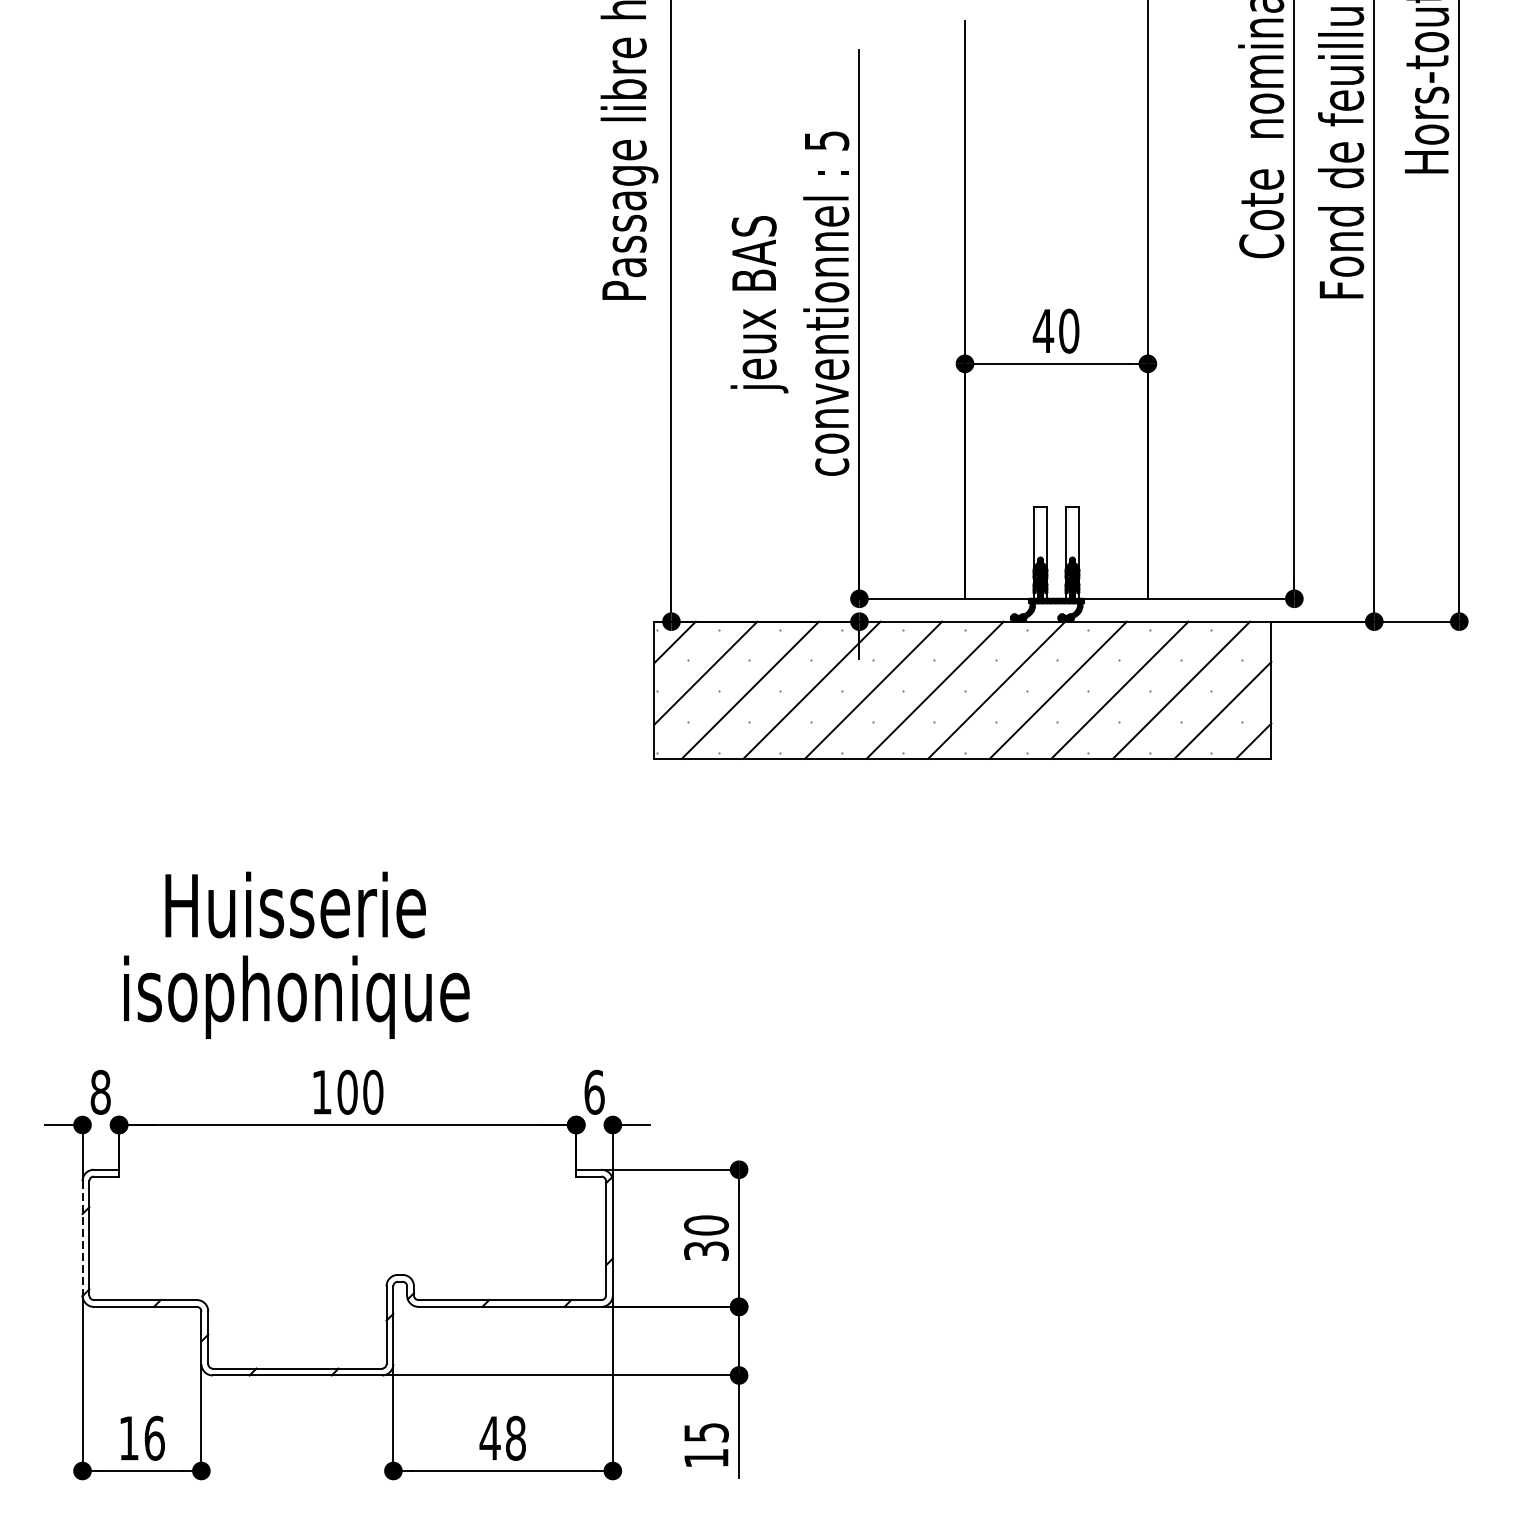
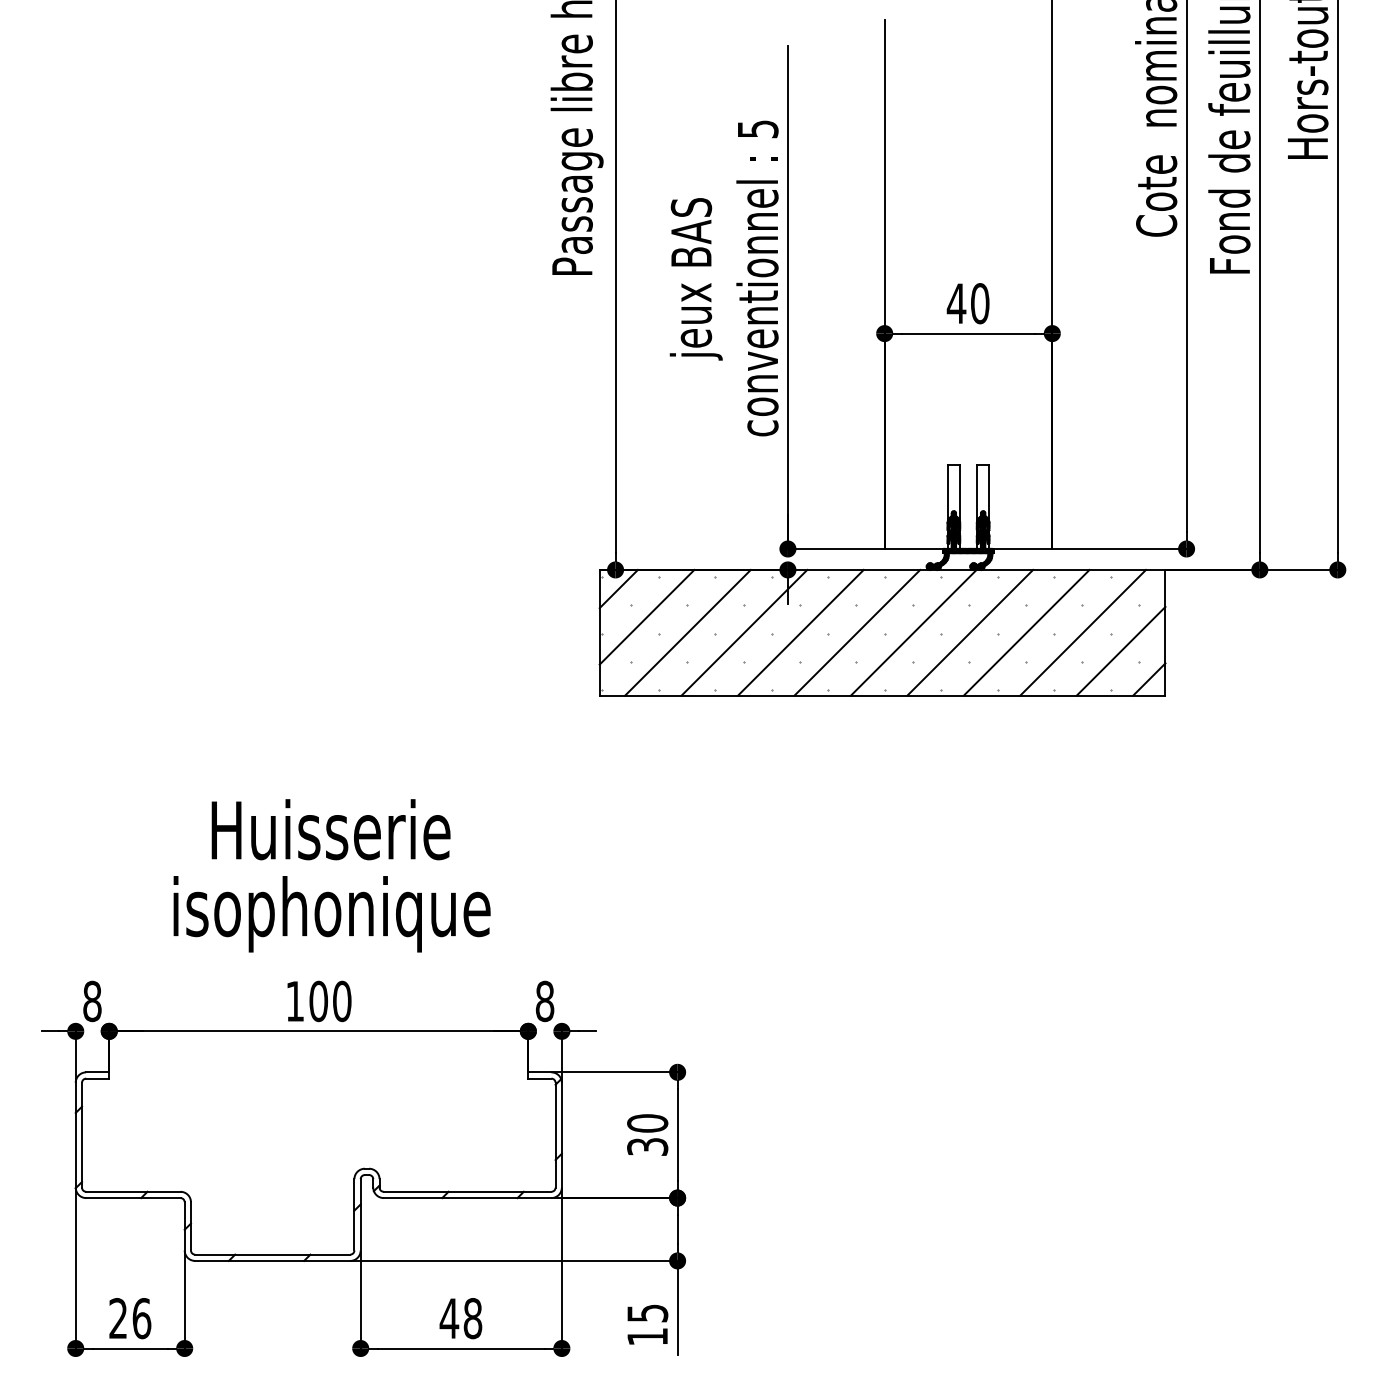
text: (296, 954) -> (331, 875), moved
text: (593, 1091) -> (544, 1000), 6 -> 8
line: (82, 1238) -> (75, 1135), dashed -> solid
text: (128, 1438) -> (117, 1318), 16 -> 26

